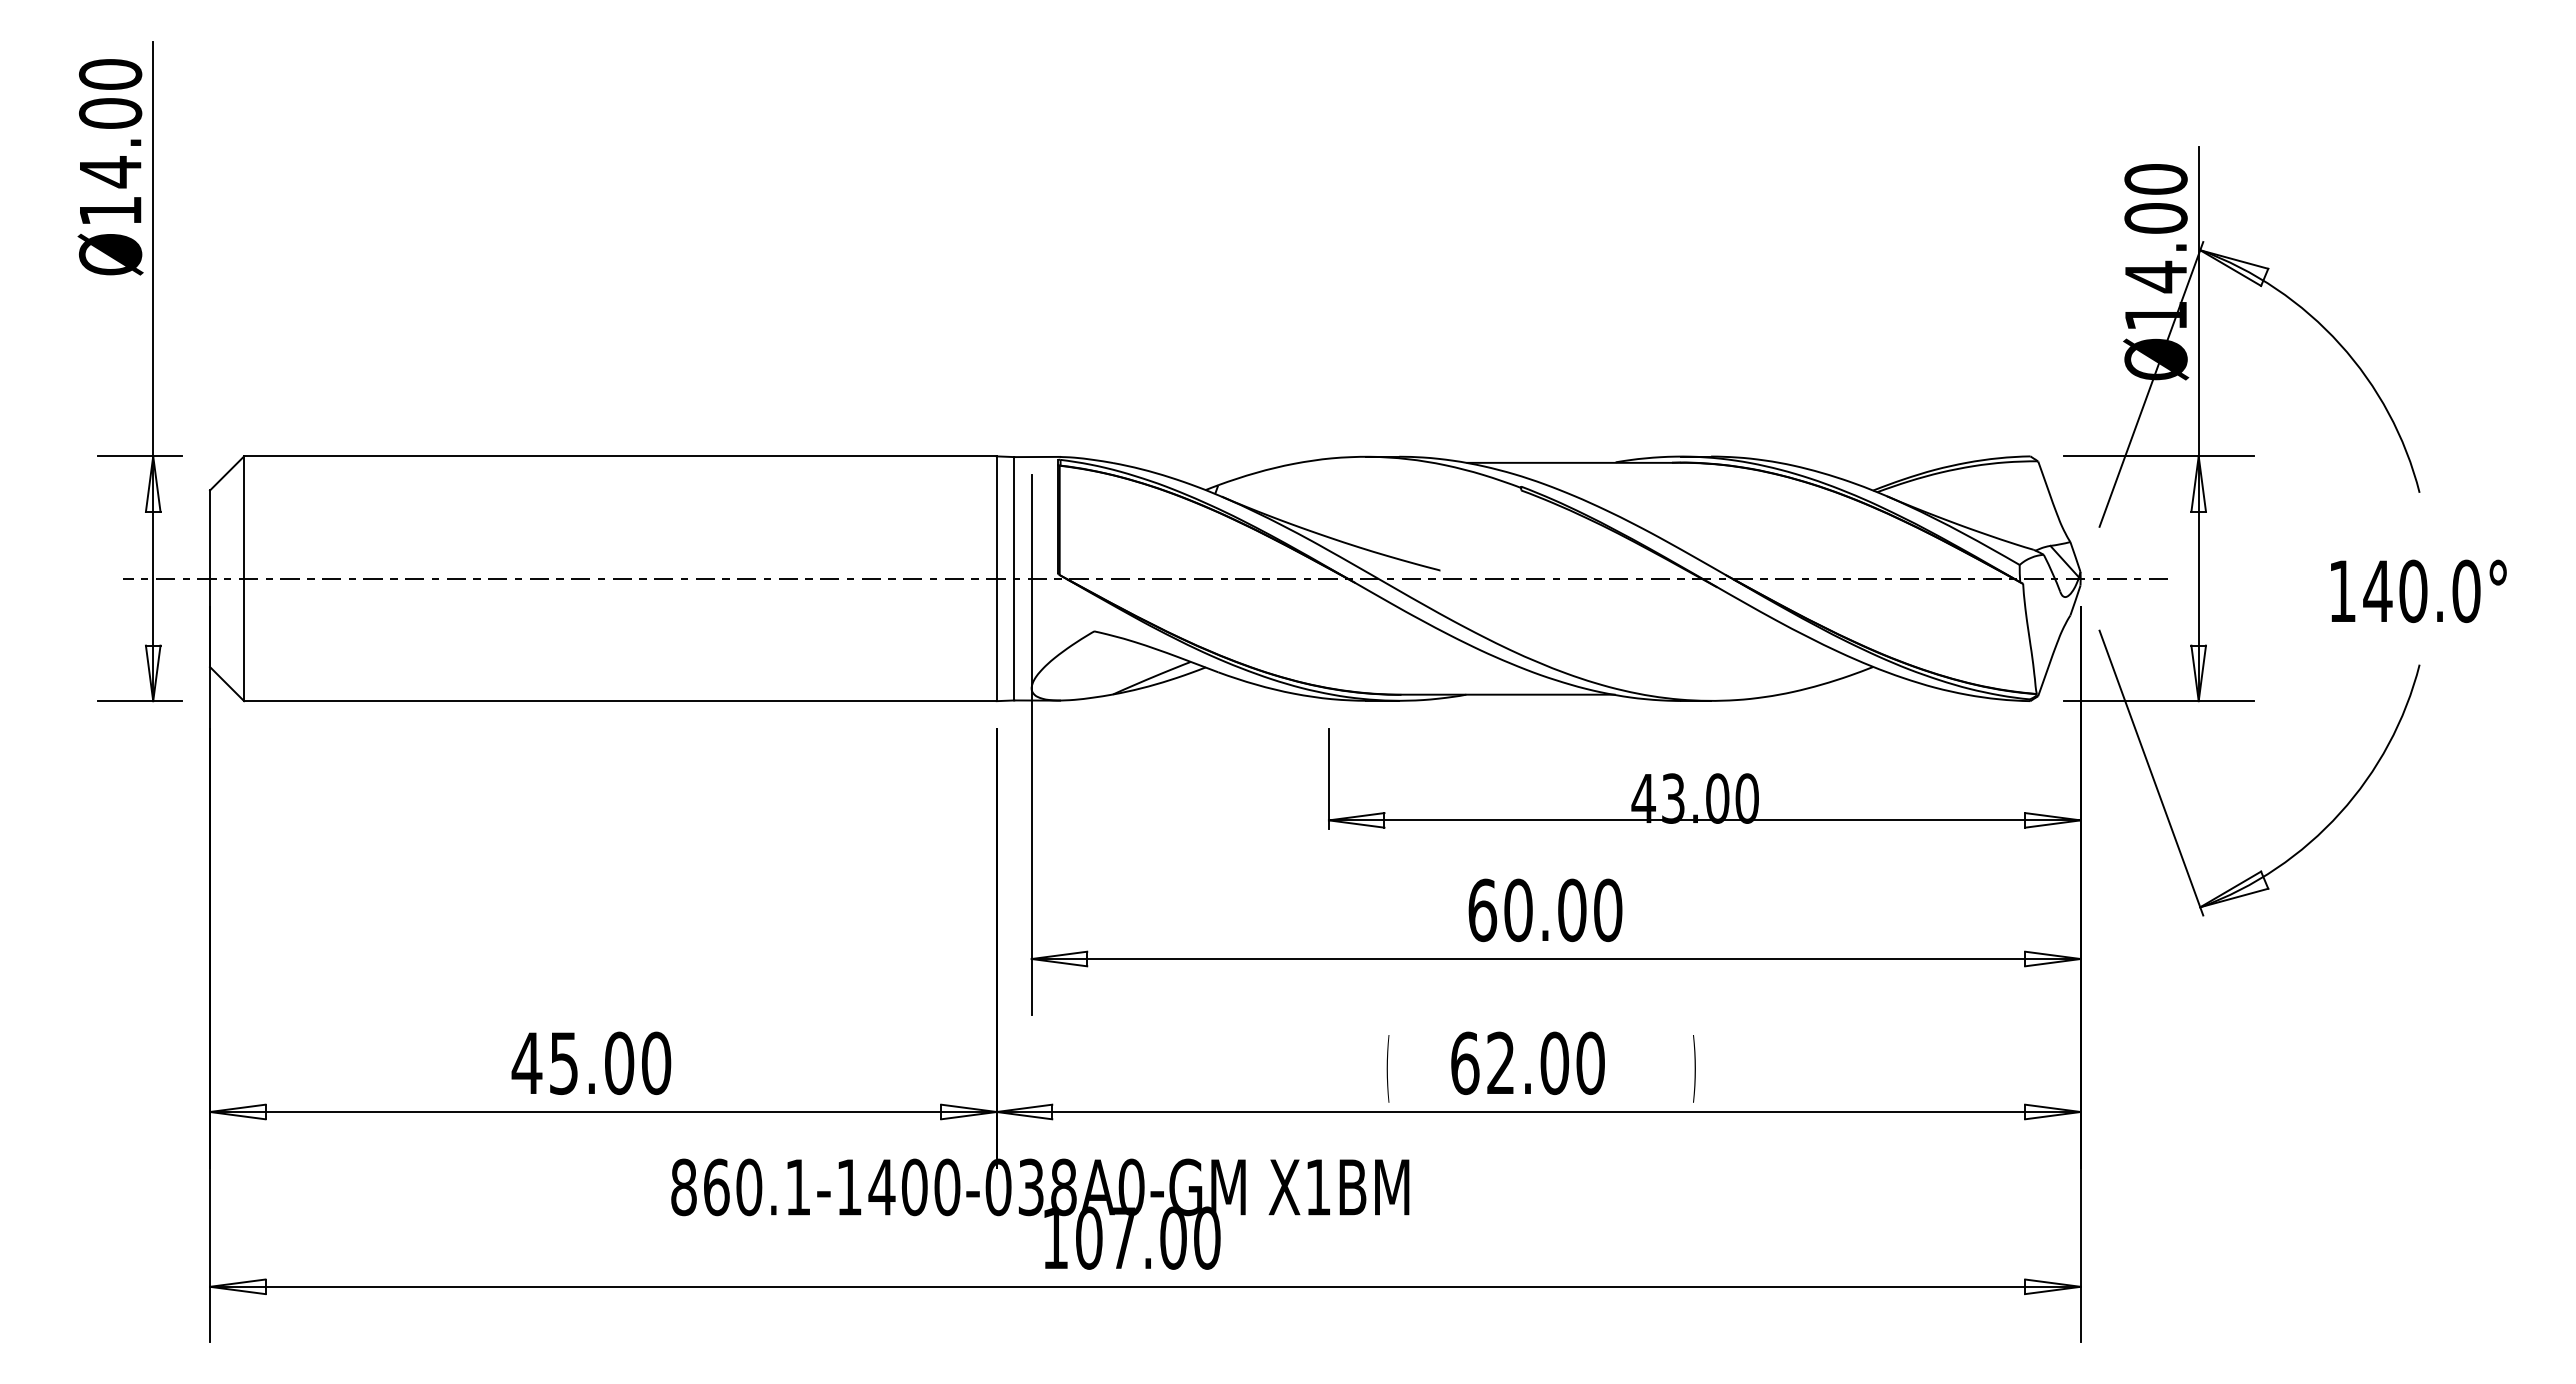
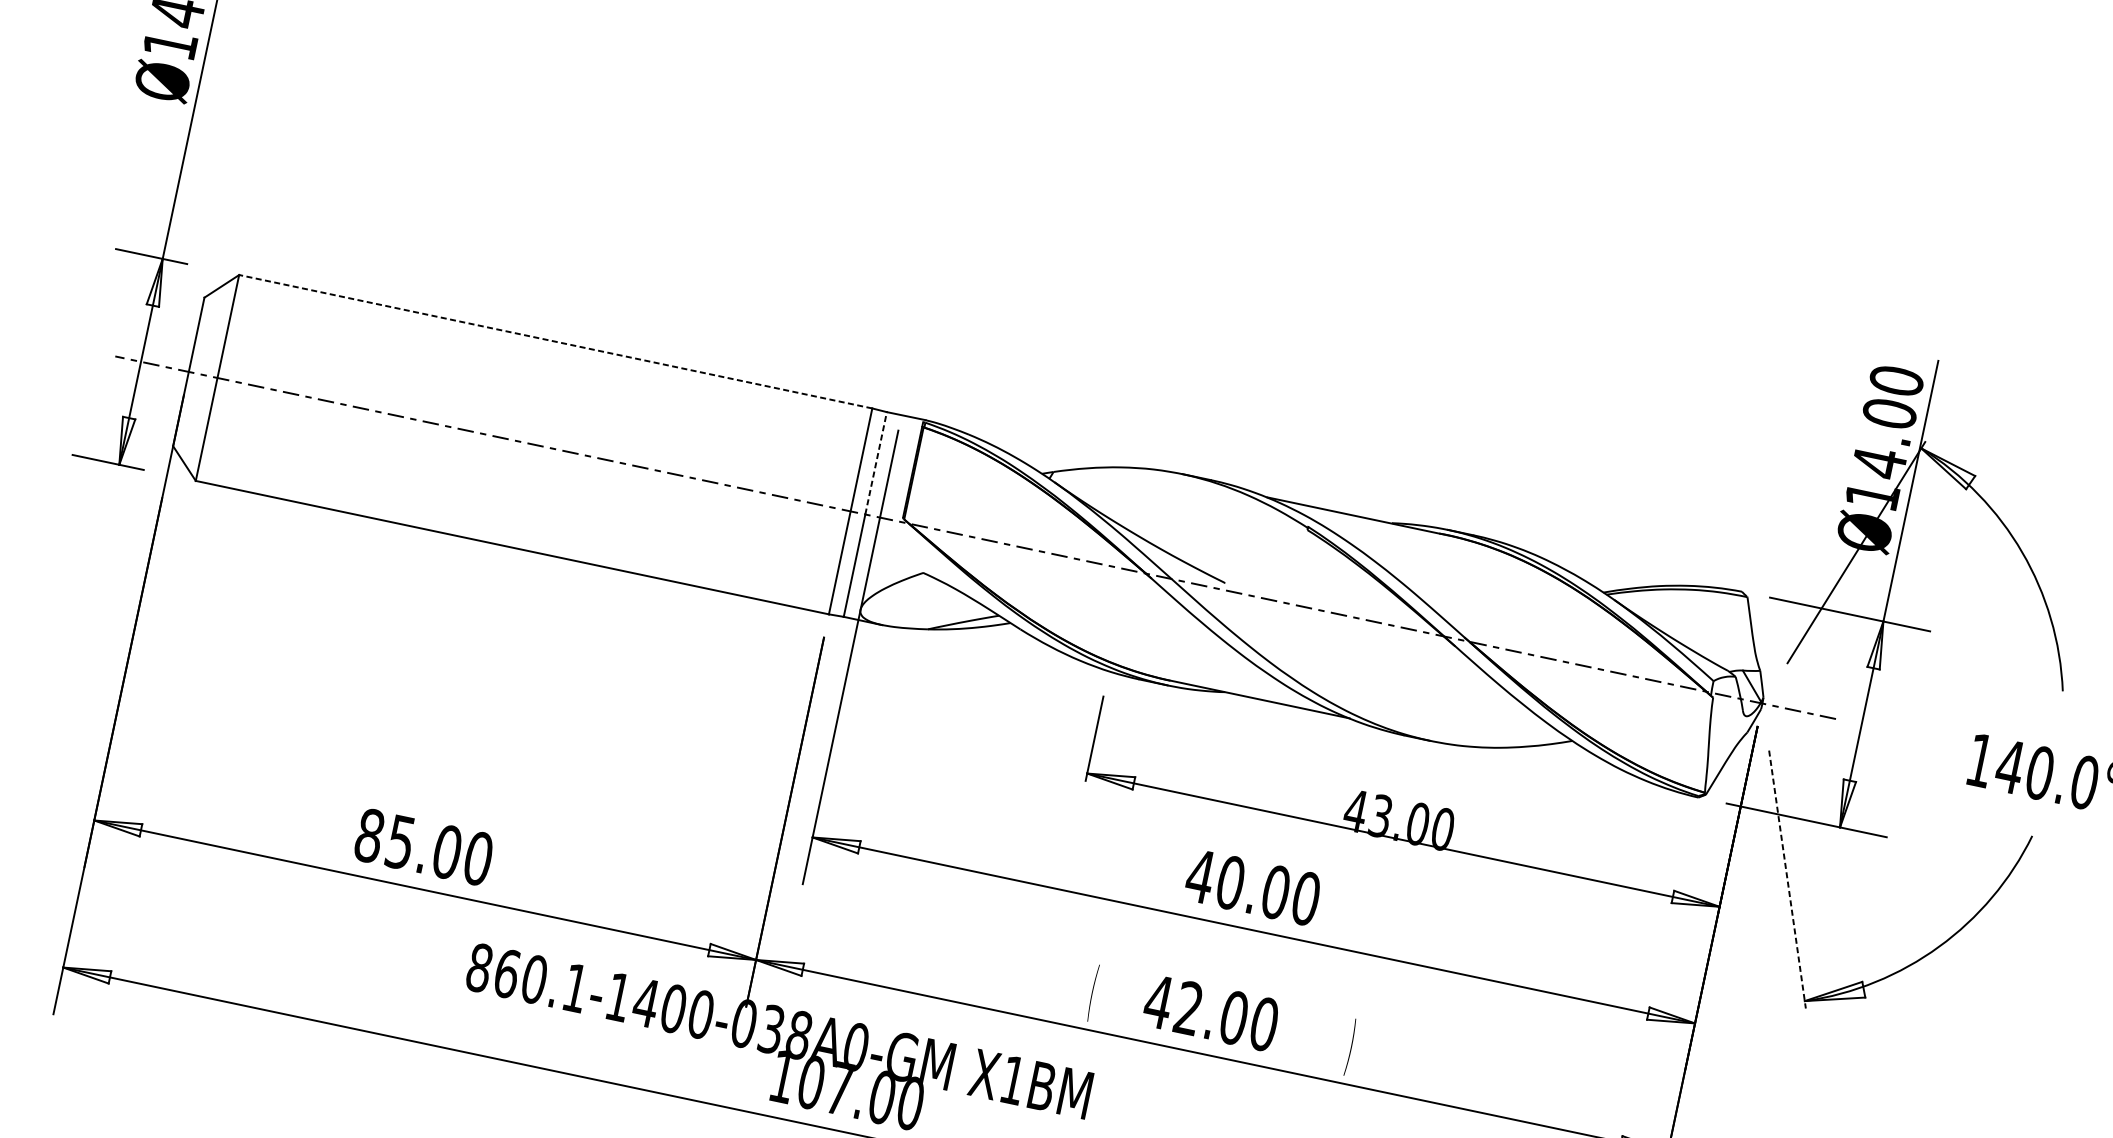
line: (619, 456) -> (554, 341), solid -> dashed
line: (1014, 517) -> (876, 463), solid -> dashed
line: (2151, 773) -> (1787, 879), solid -> dashed
text: (1482, 910) -> (1200, 876), 60.00 -> 40.00
text: (526, 1063) -> (369, 835), 45.00 -> 85.00
text: (1464, 1063) -> (1158, 1002), 62.00 -> 42.00

